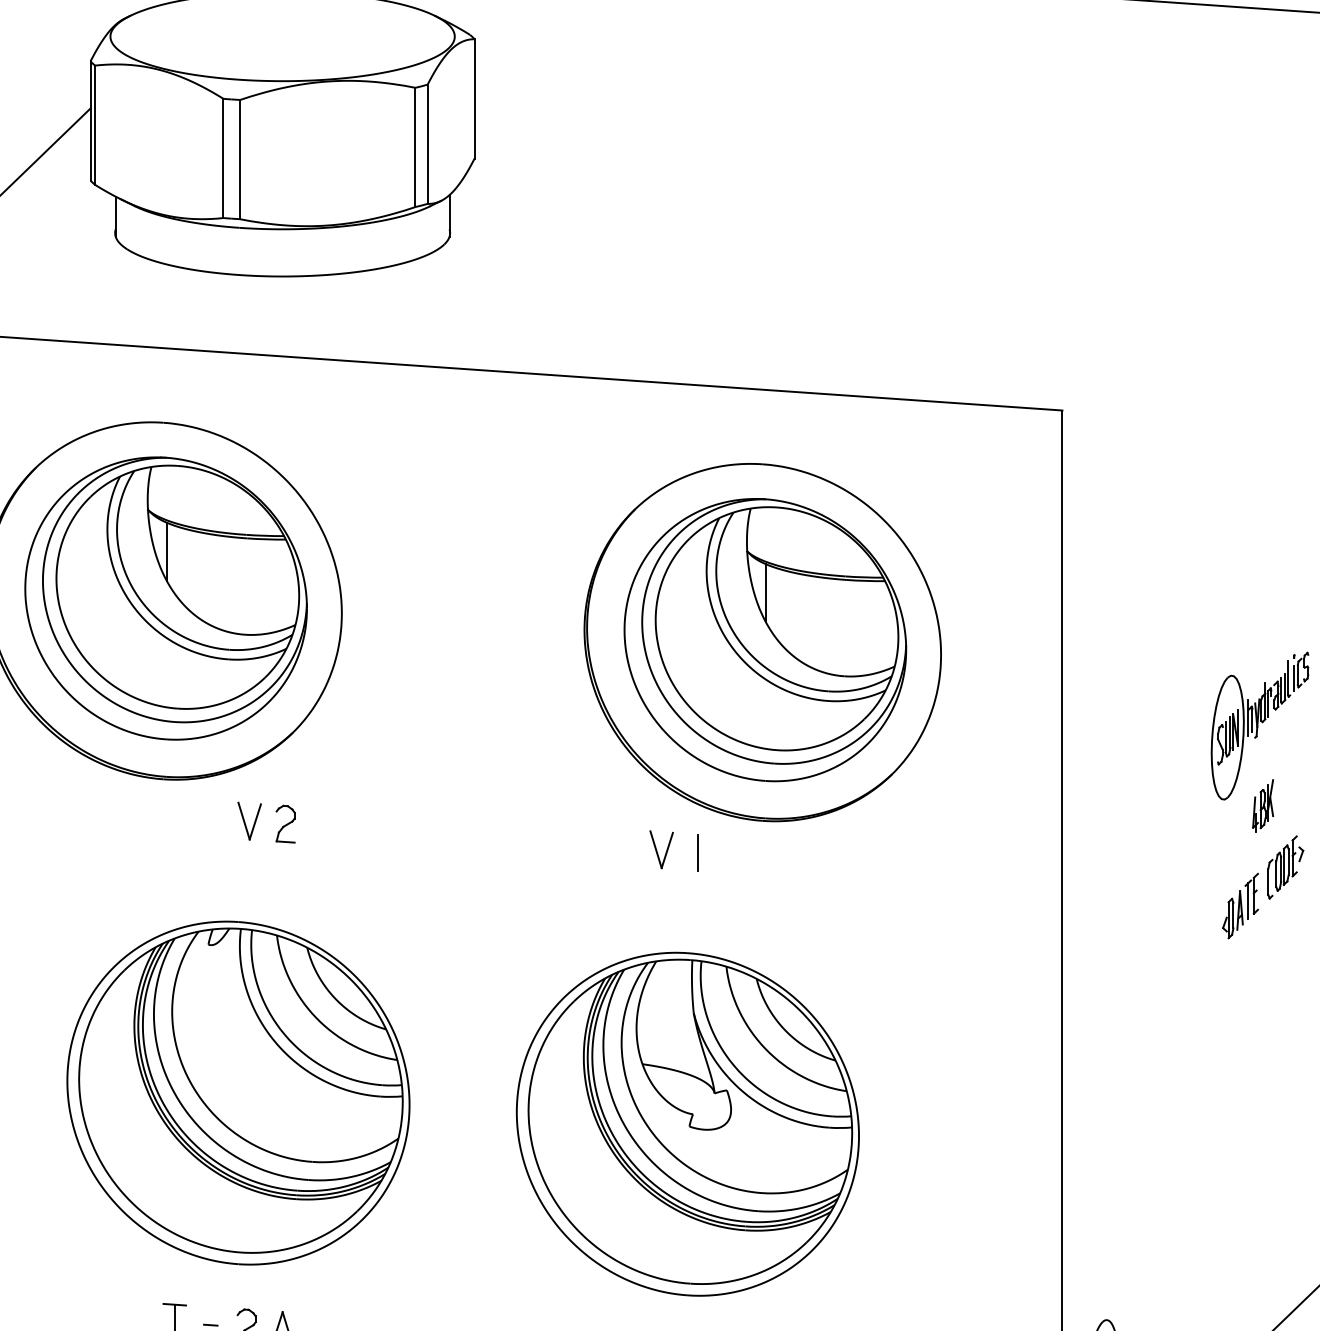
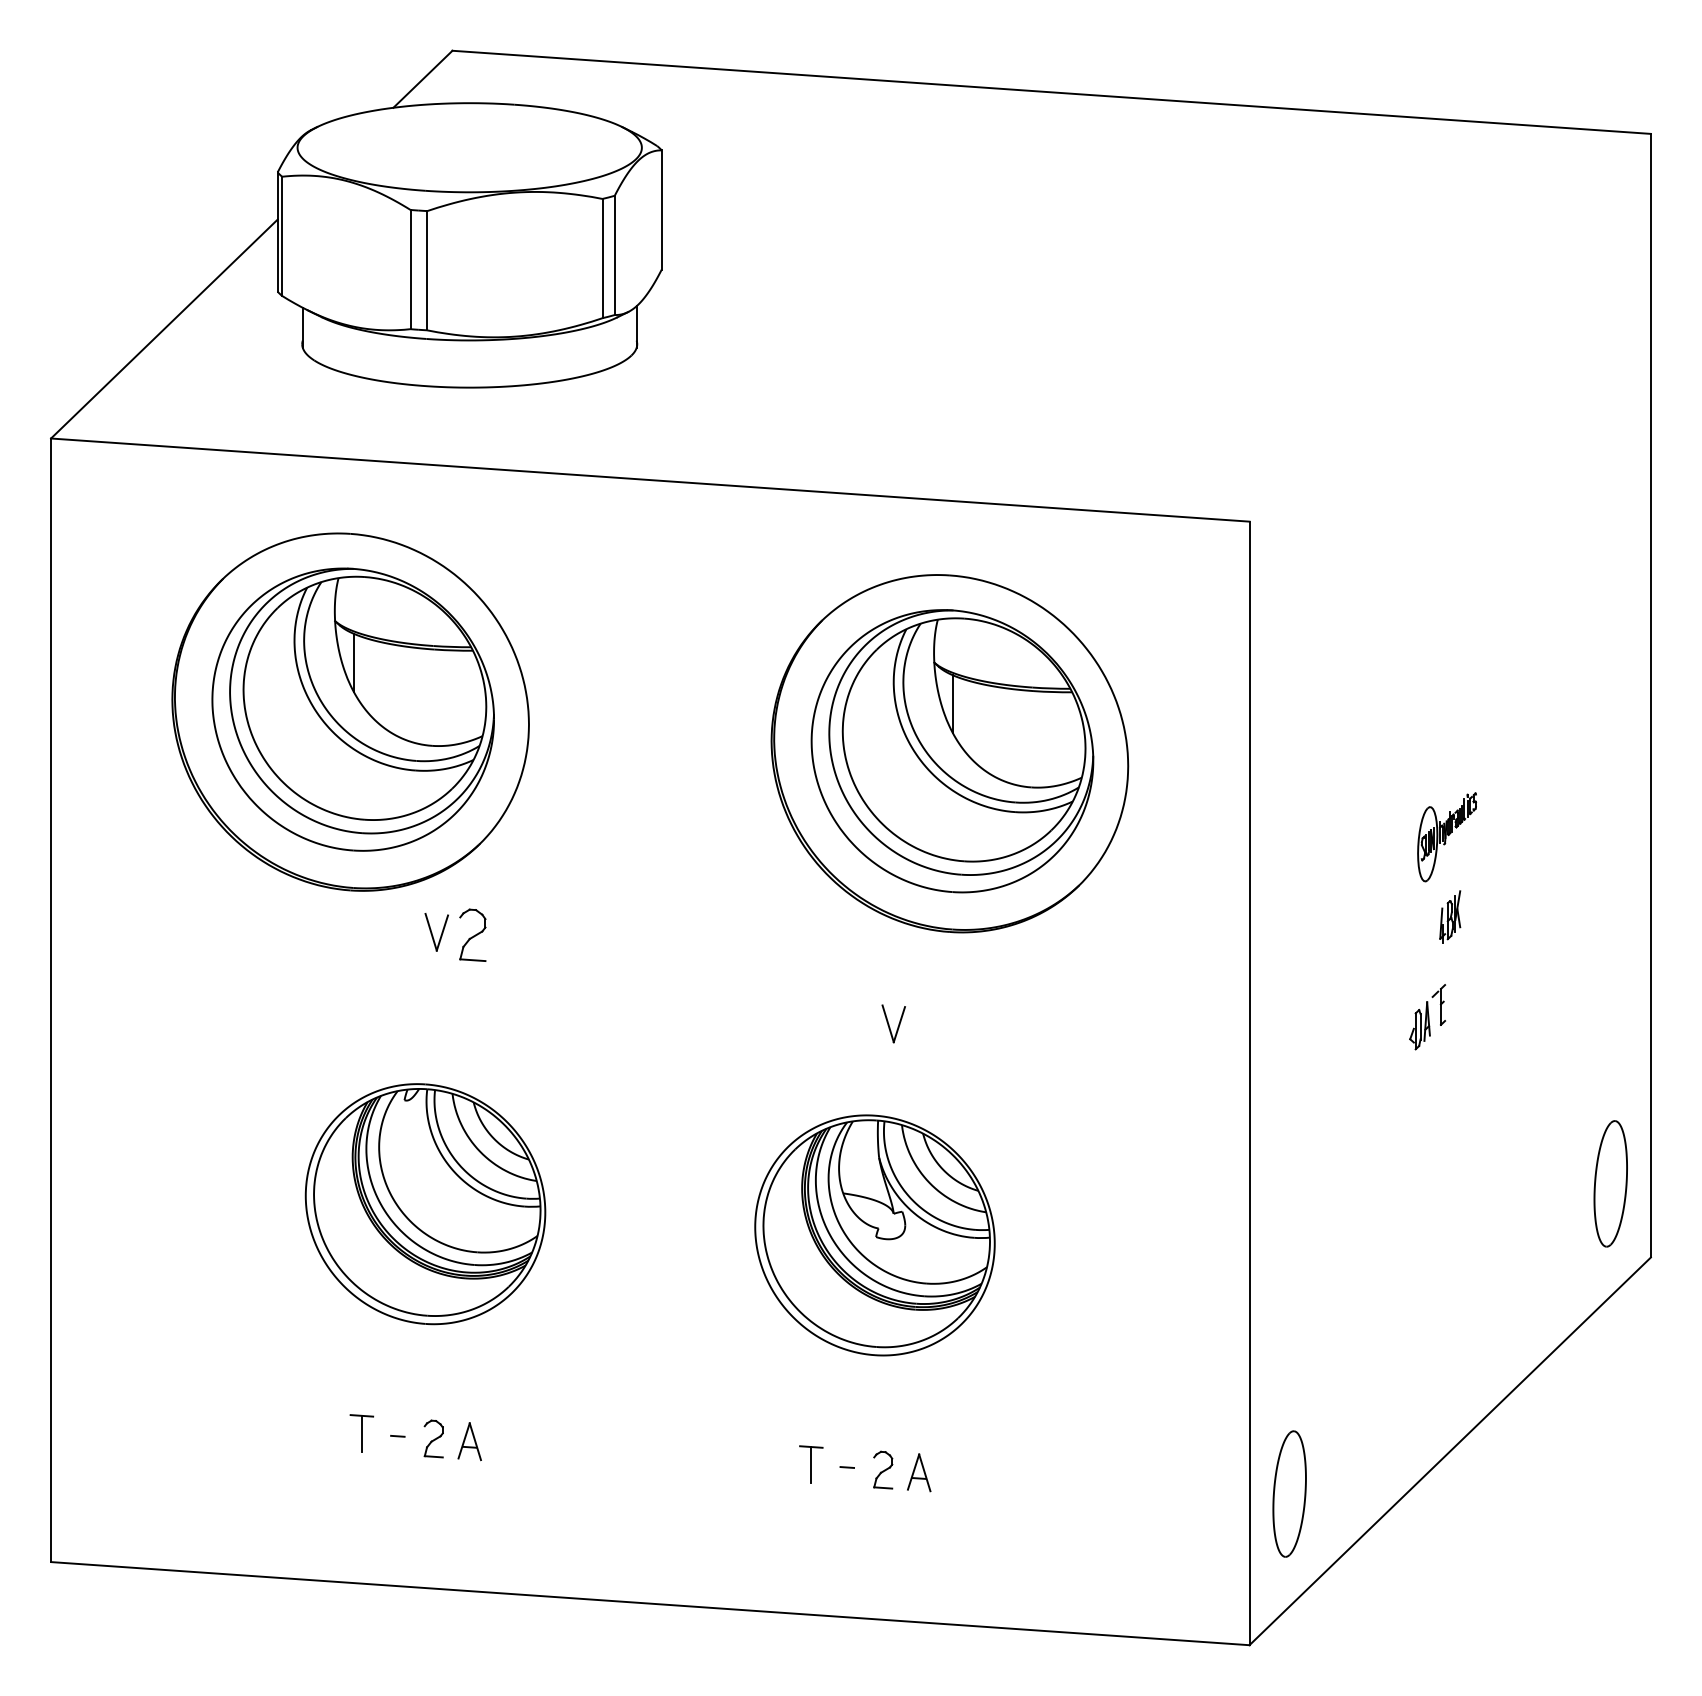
part: (1259, 726) -> (1446, 837), size x0.6
part: (285, 824) -> (472, 935), size x1.4
part: (661, 849) -> (893, 1023), moved
line: (697, 852) -> (884, 963), removed
part: (1285, 867) -> (1472, 978), removed
line: (1248, 901) -> (1435, 1012), removed
part: (238, 1092) -> (425, 1203), size x0.7
part: (687, 1124) -> (874, 1235), size x0.7

